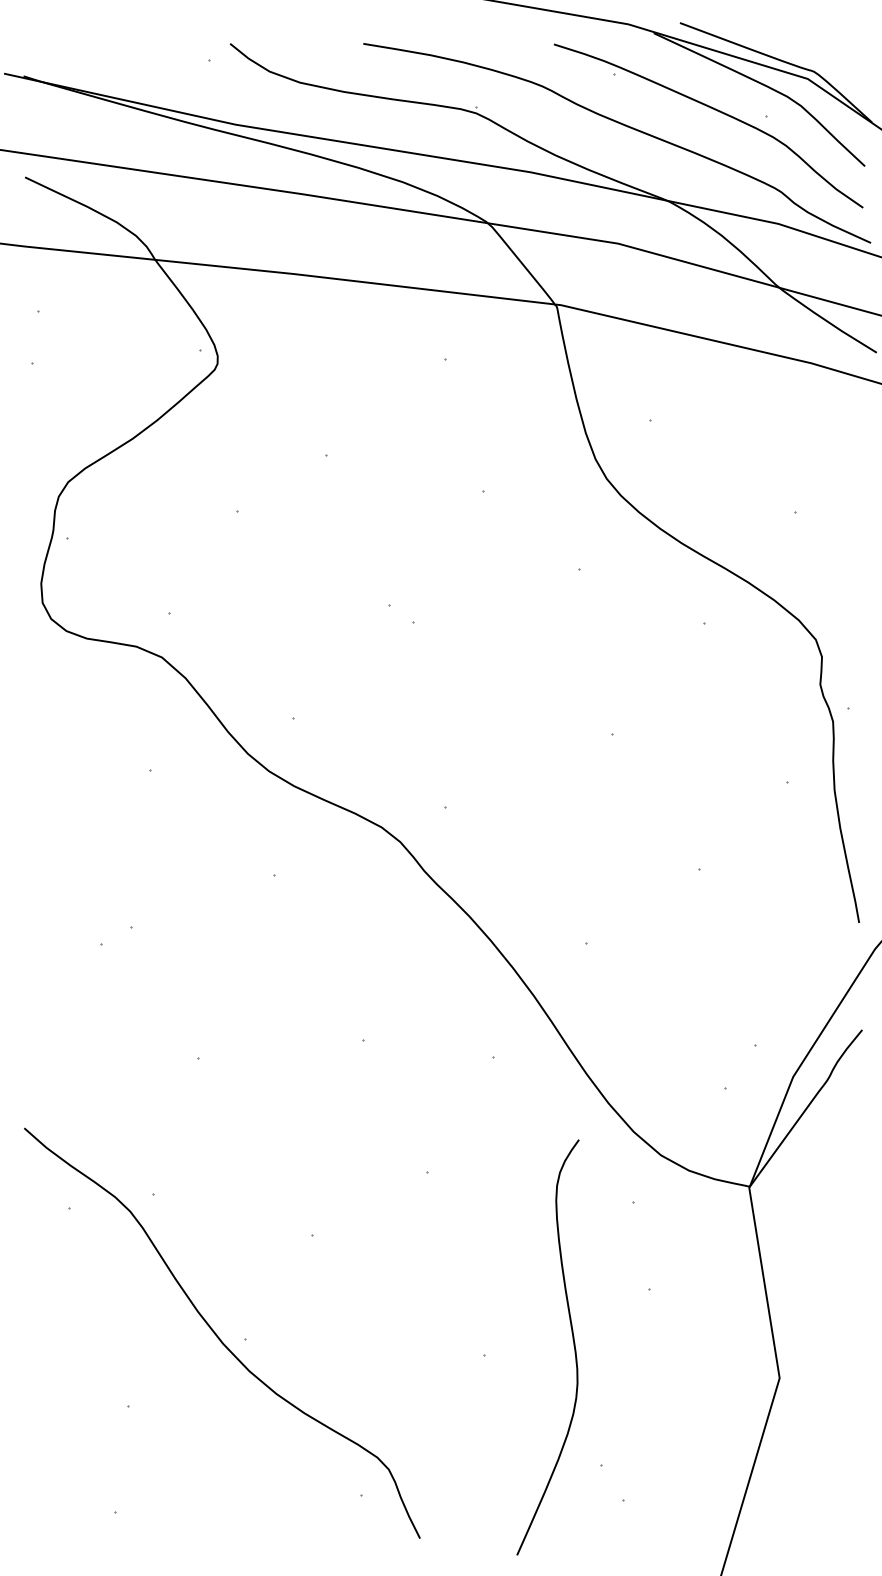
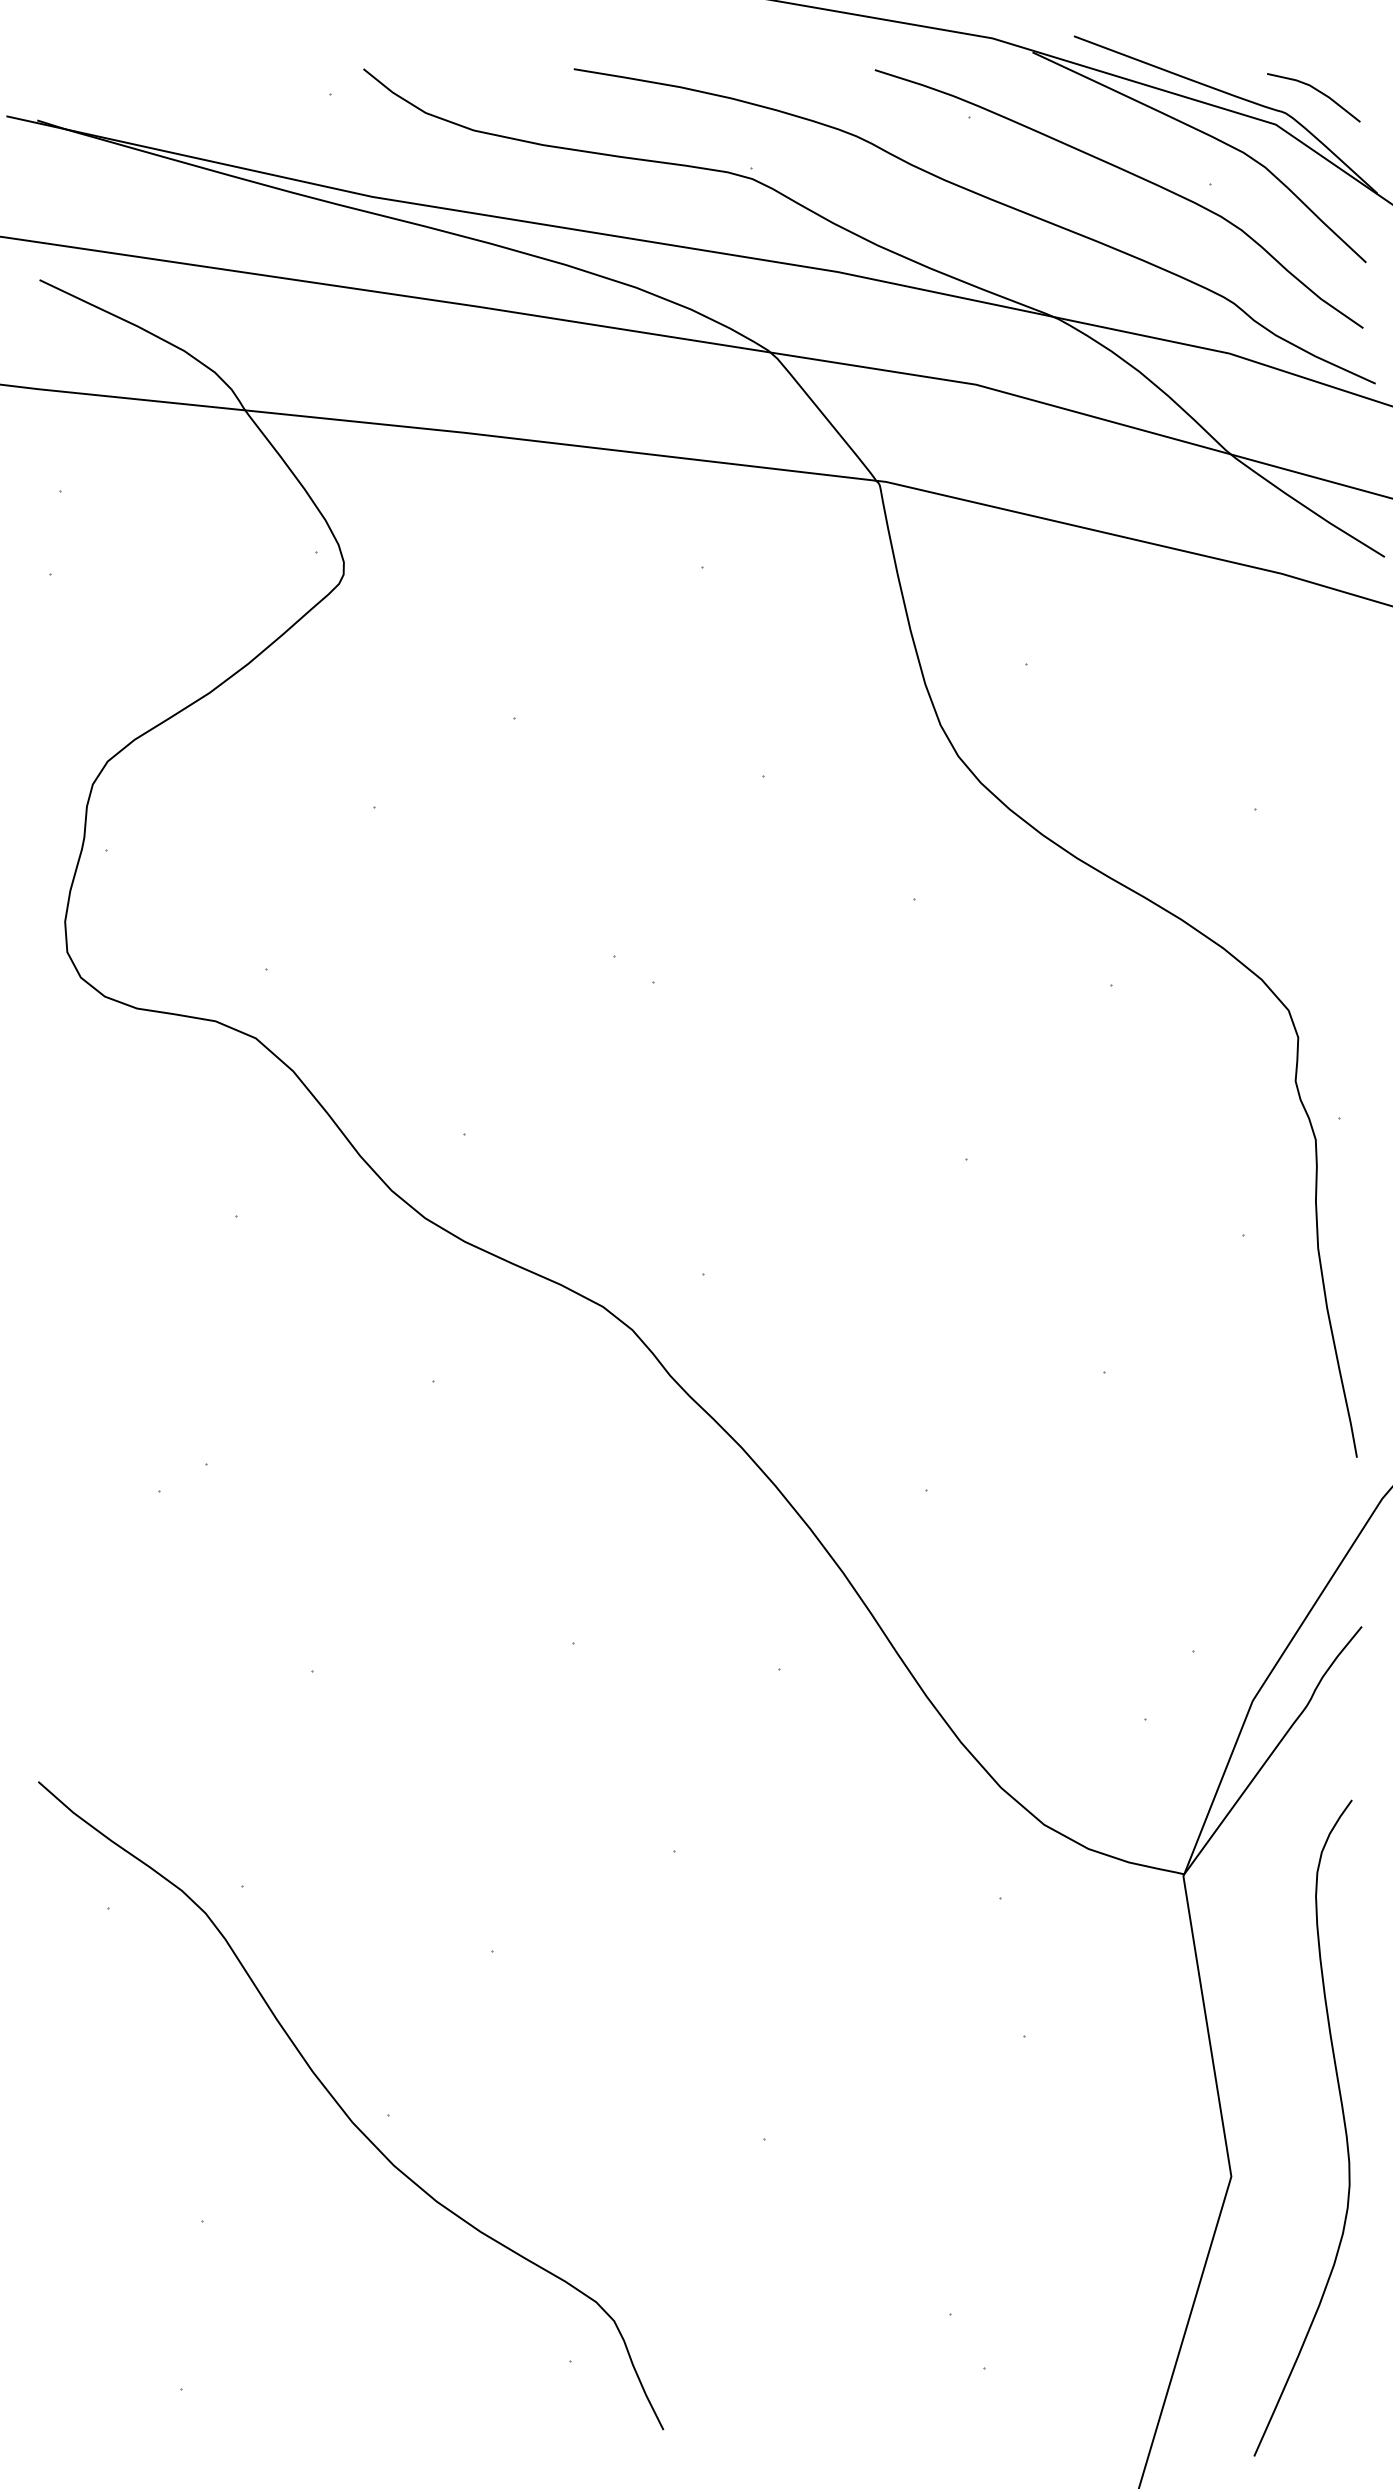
line: (832, 57) -> (1314, 90), added
curve: (573, 1346) -> (1343, 2126), moved

